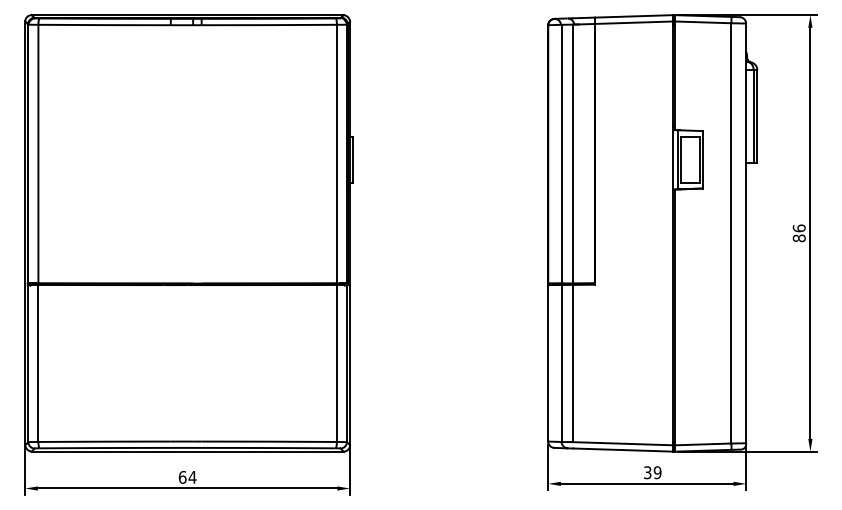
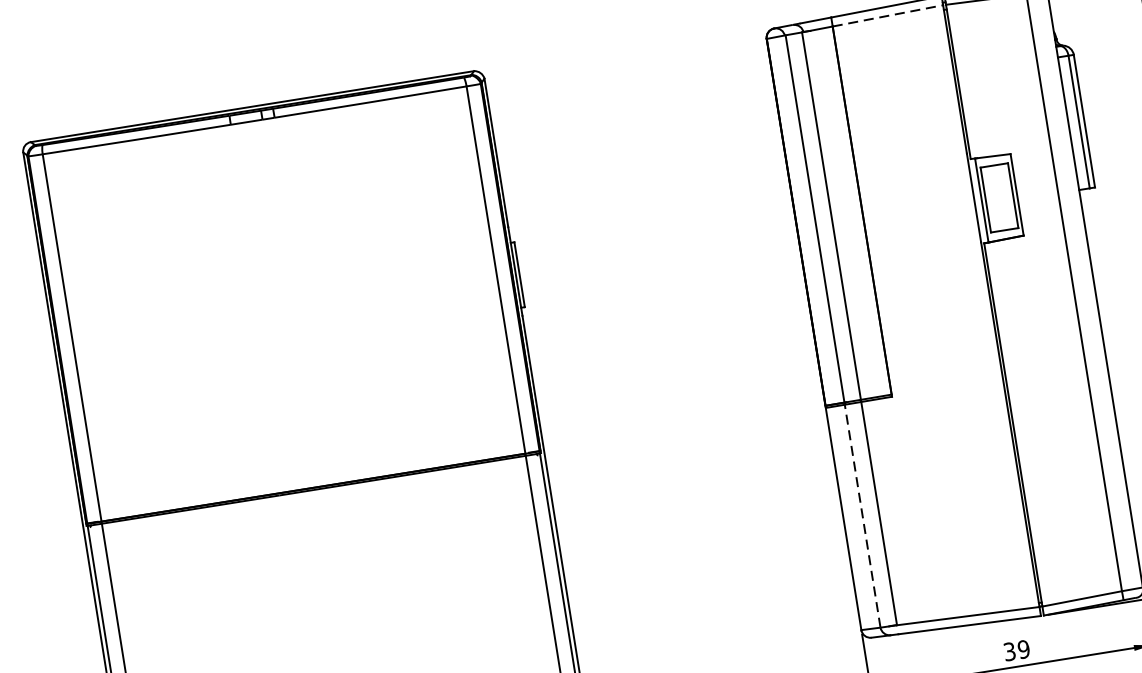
line: (634, 22) -> (888, 15), solid -> dashed
line: (561, 362) -> (862, 514), solid -> dashed

